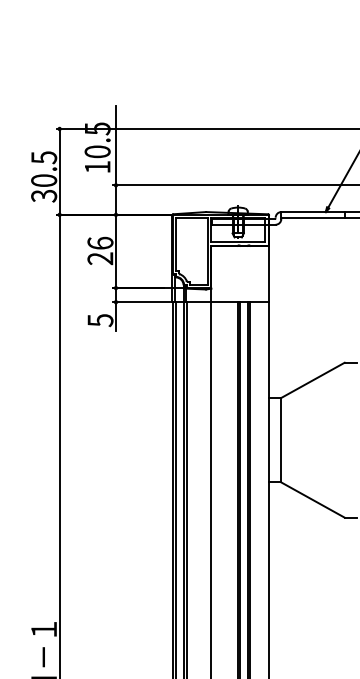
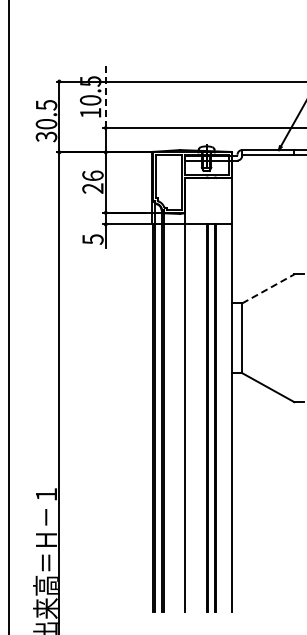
line: (115, 145) -> (105, 95), solid -> dashed
line: (313, 379) -> (268, 288), solid -> dashed

